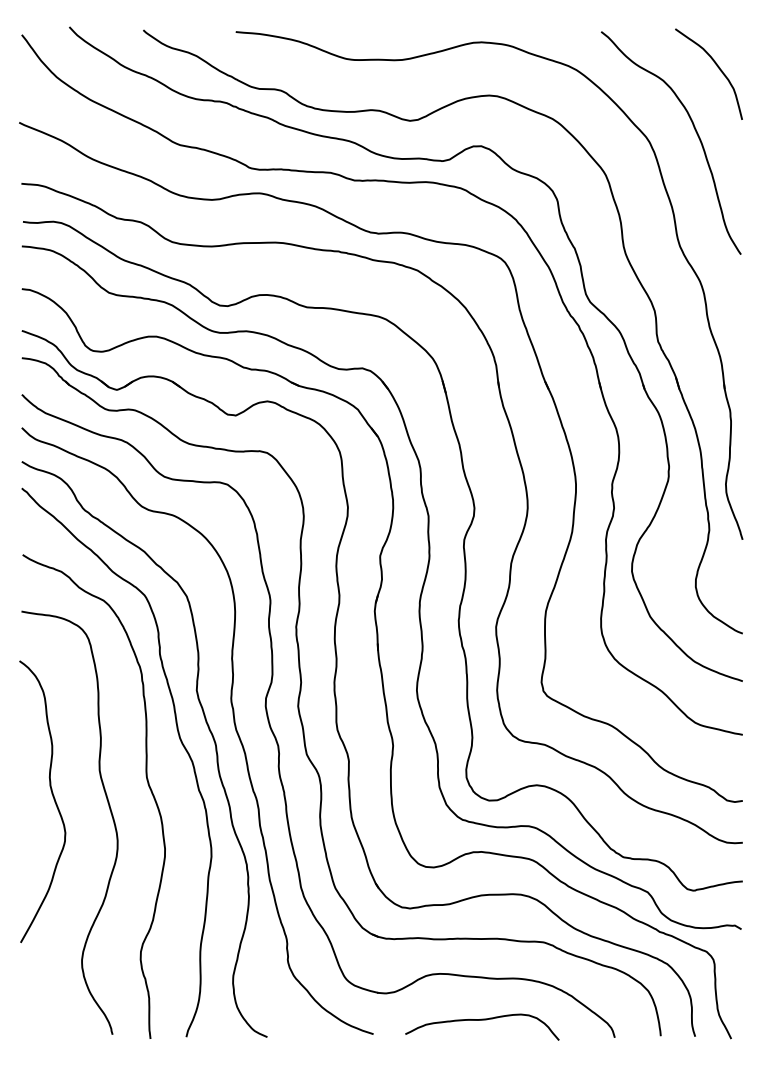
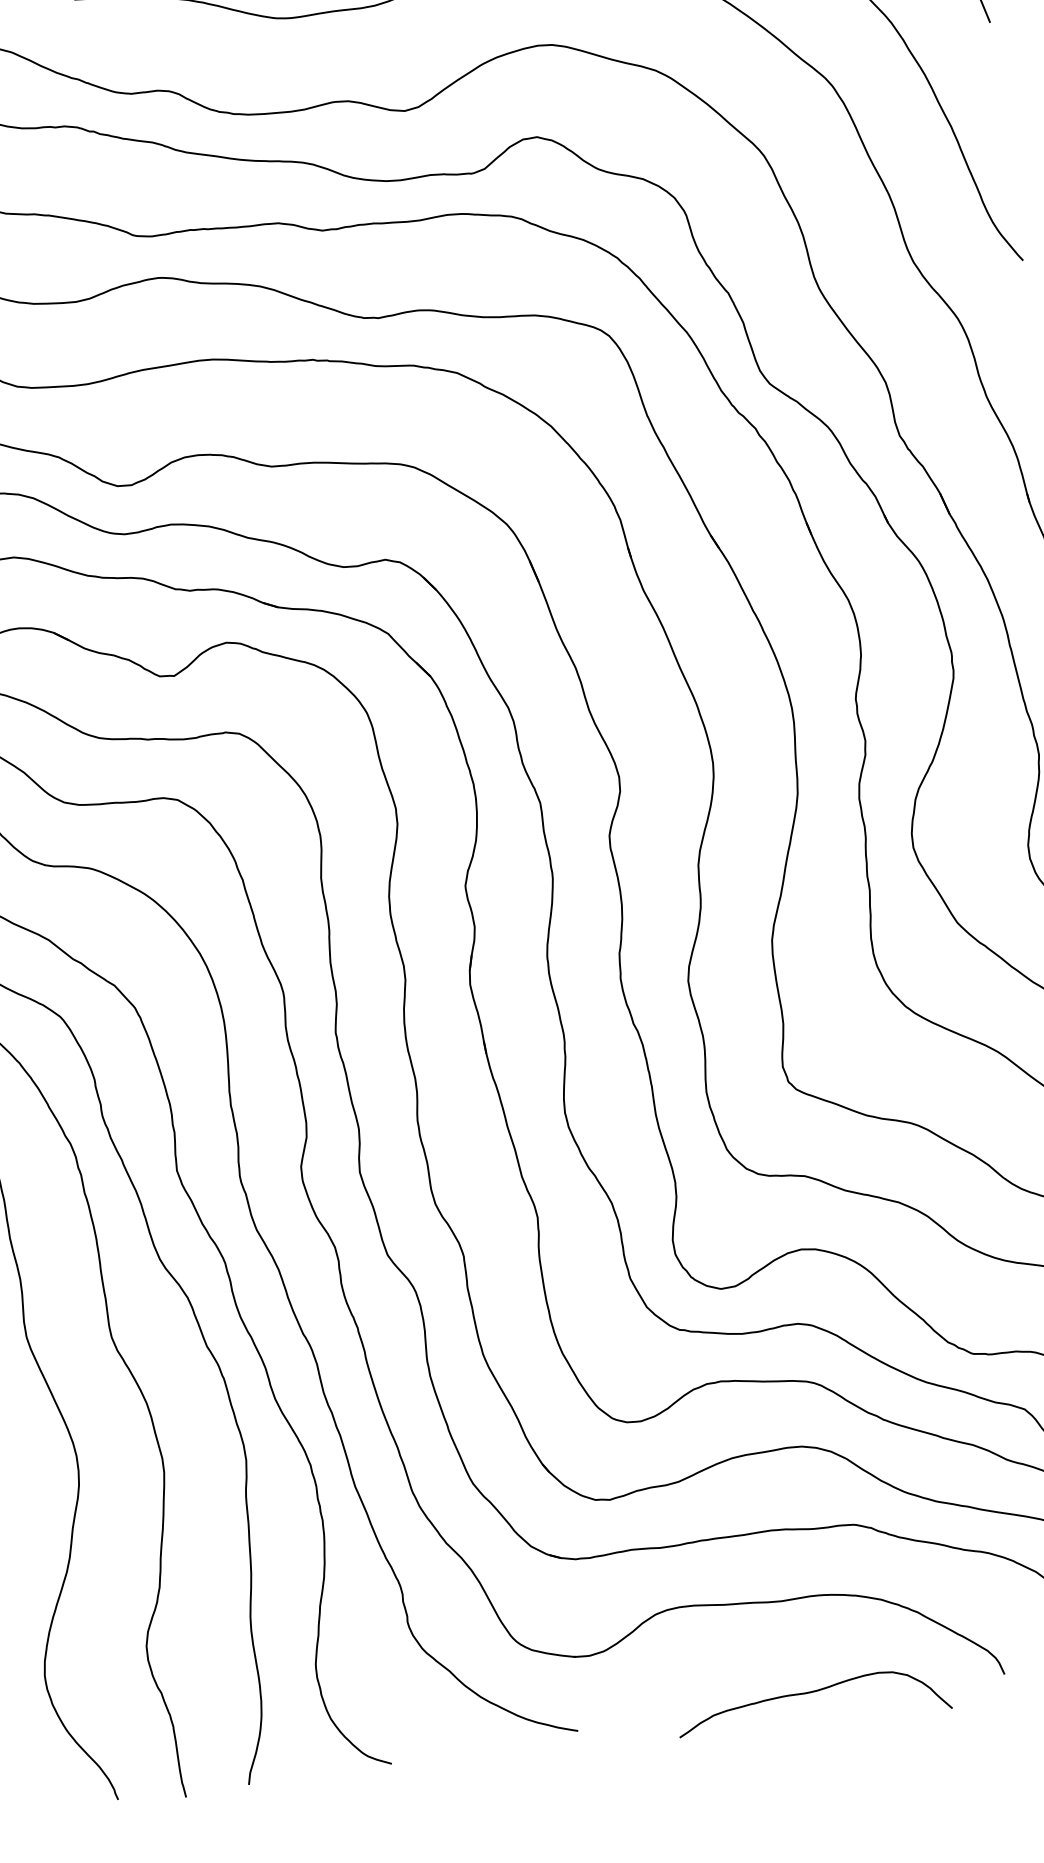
curve: (482, 1020) -> (812, 1693), moved

